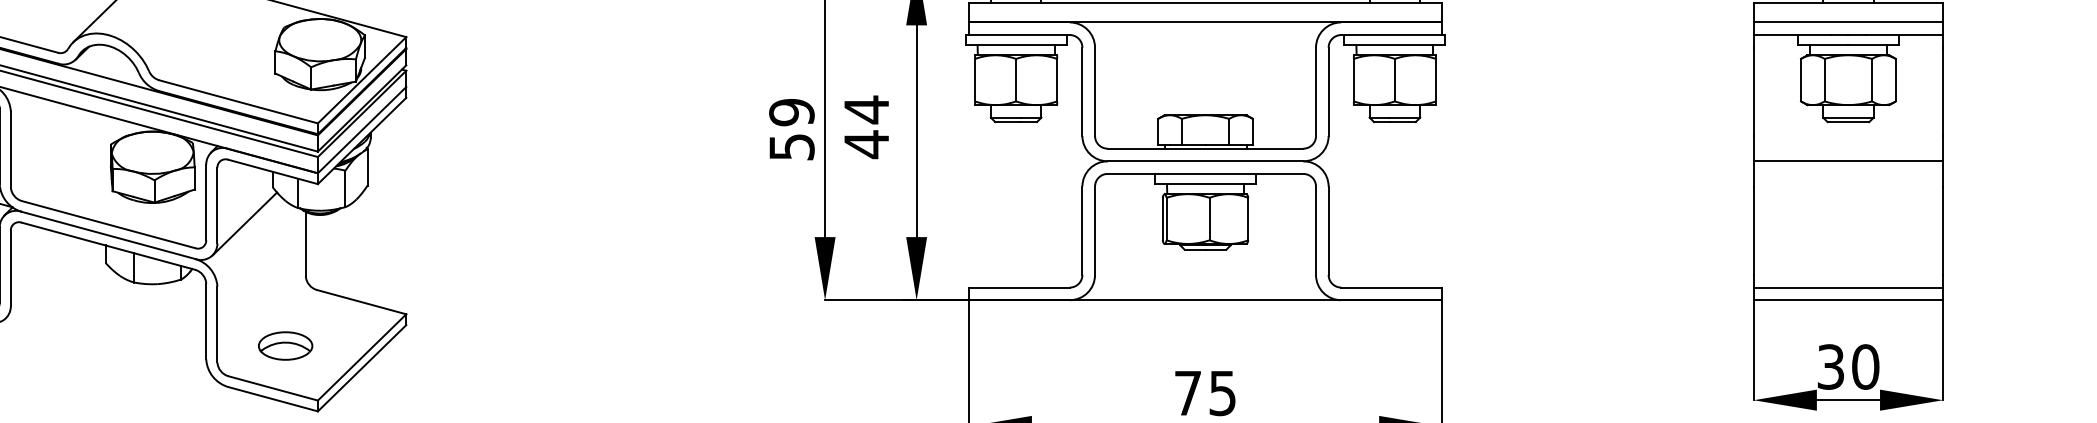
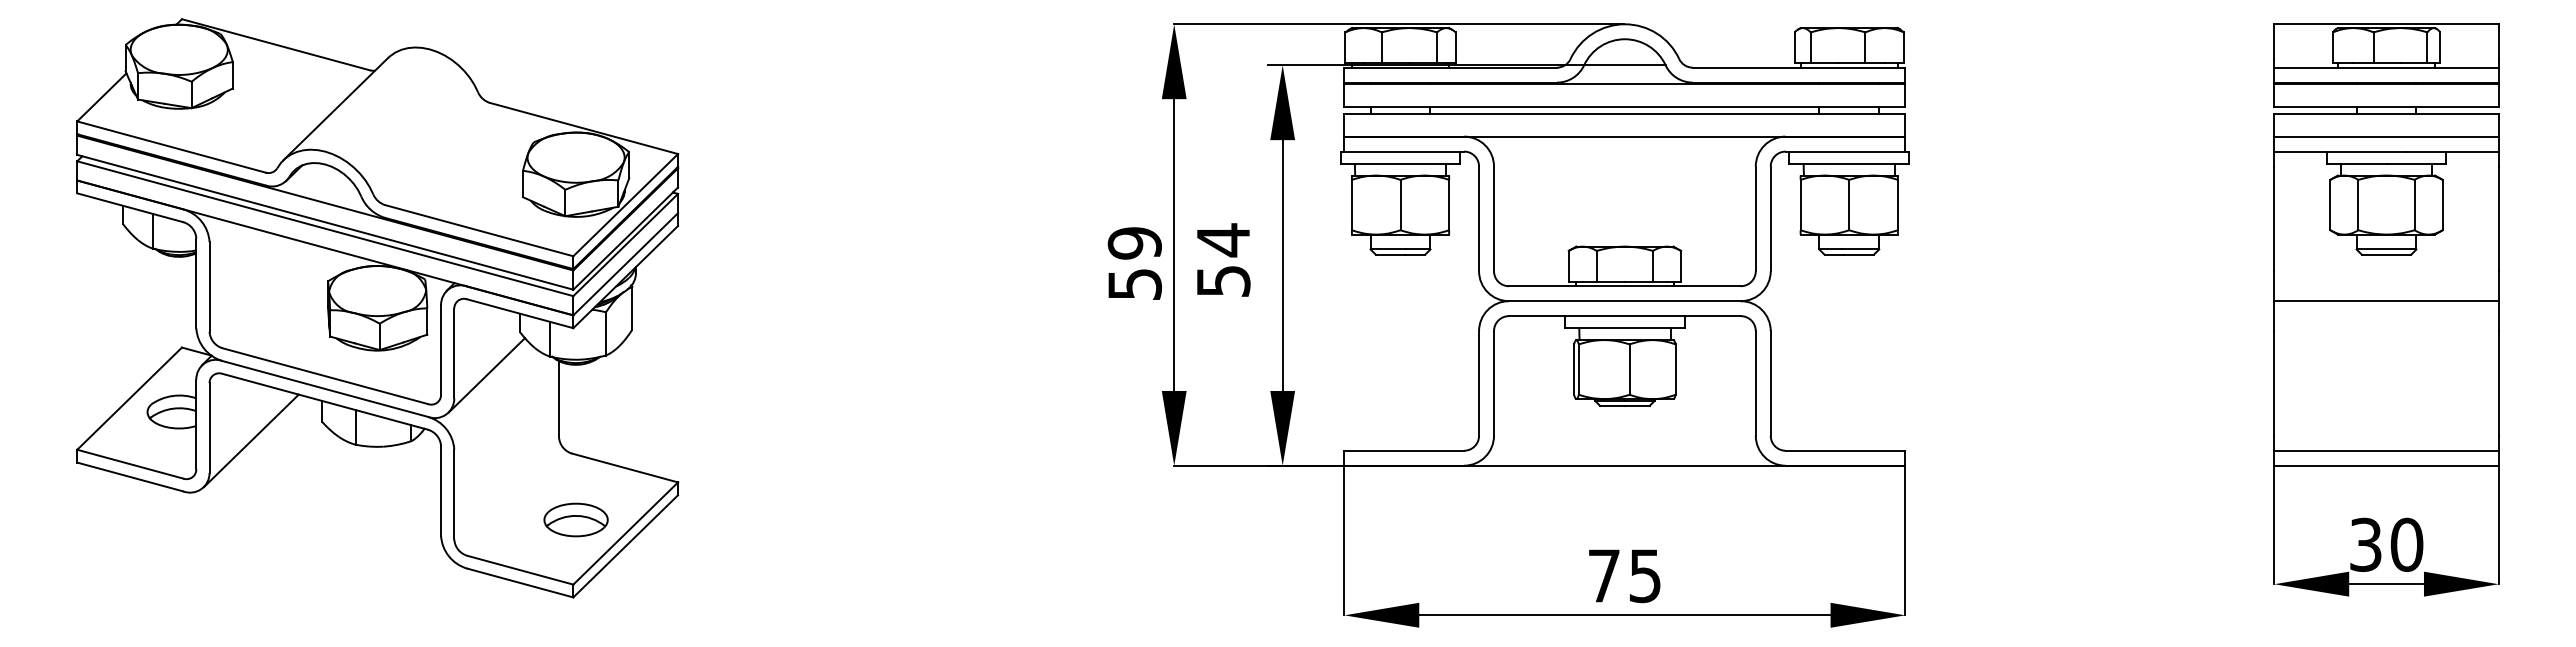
text: (866, 144) -> (1223, 281), 44 -> 54
line: (46, 278) -> (251, 440), added
part: (285, 345) -> (575, 519), moved

